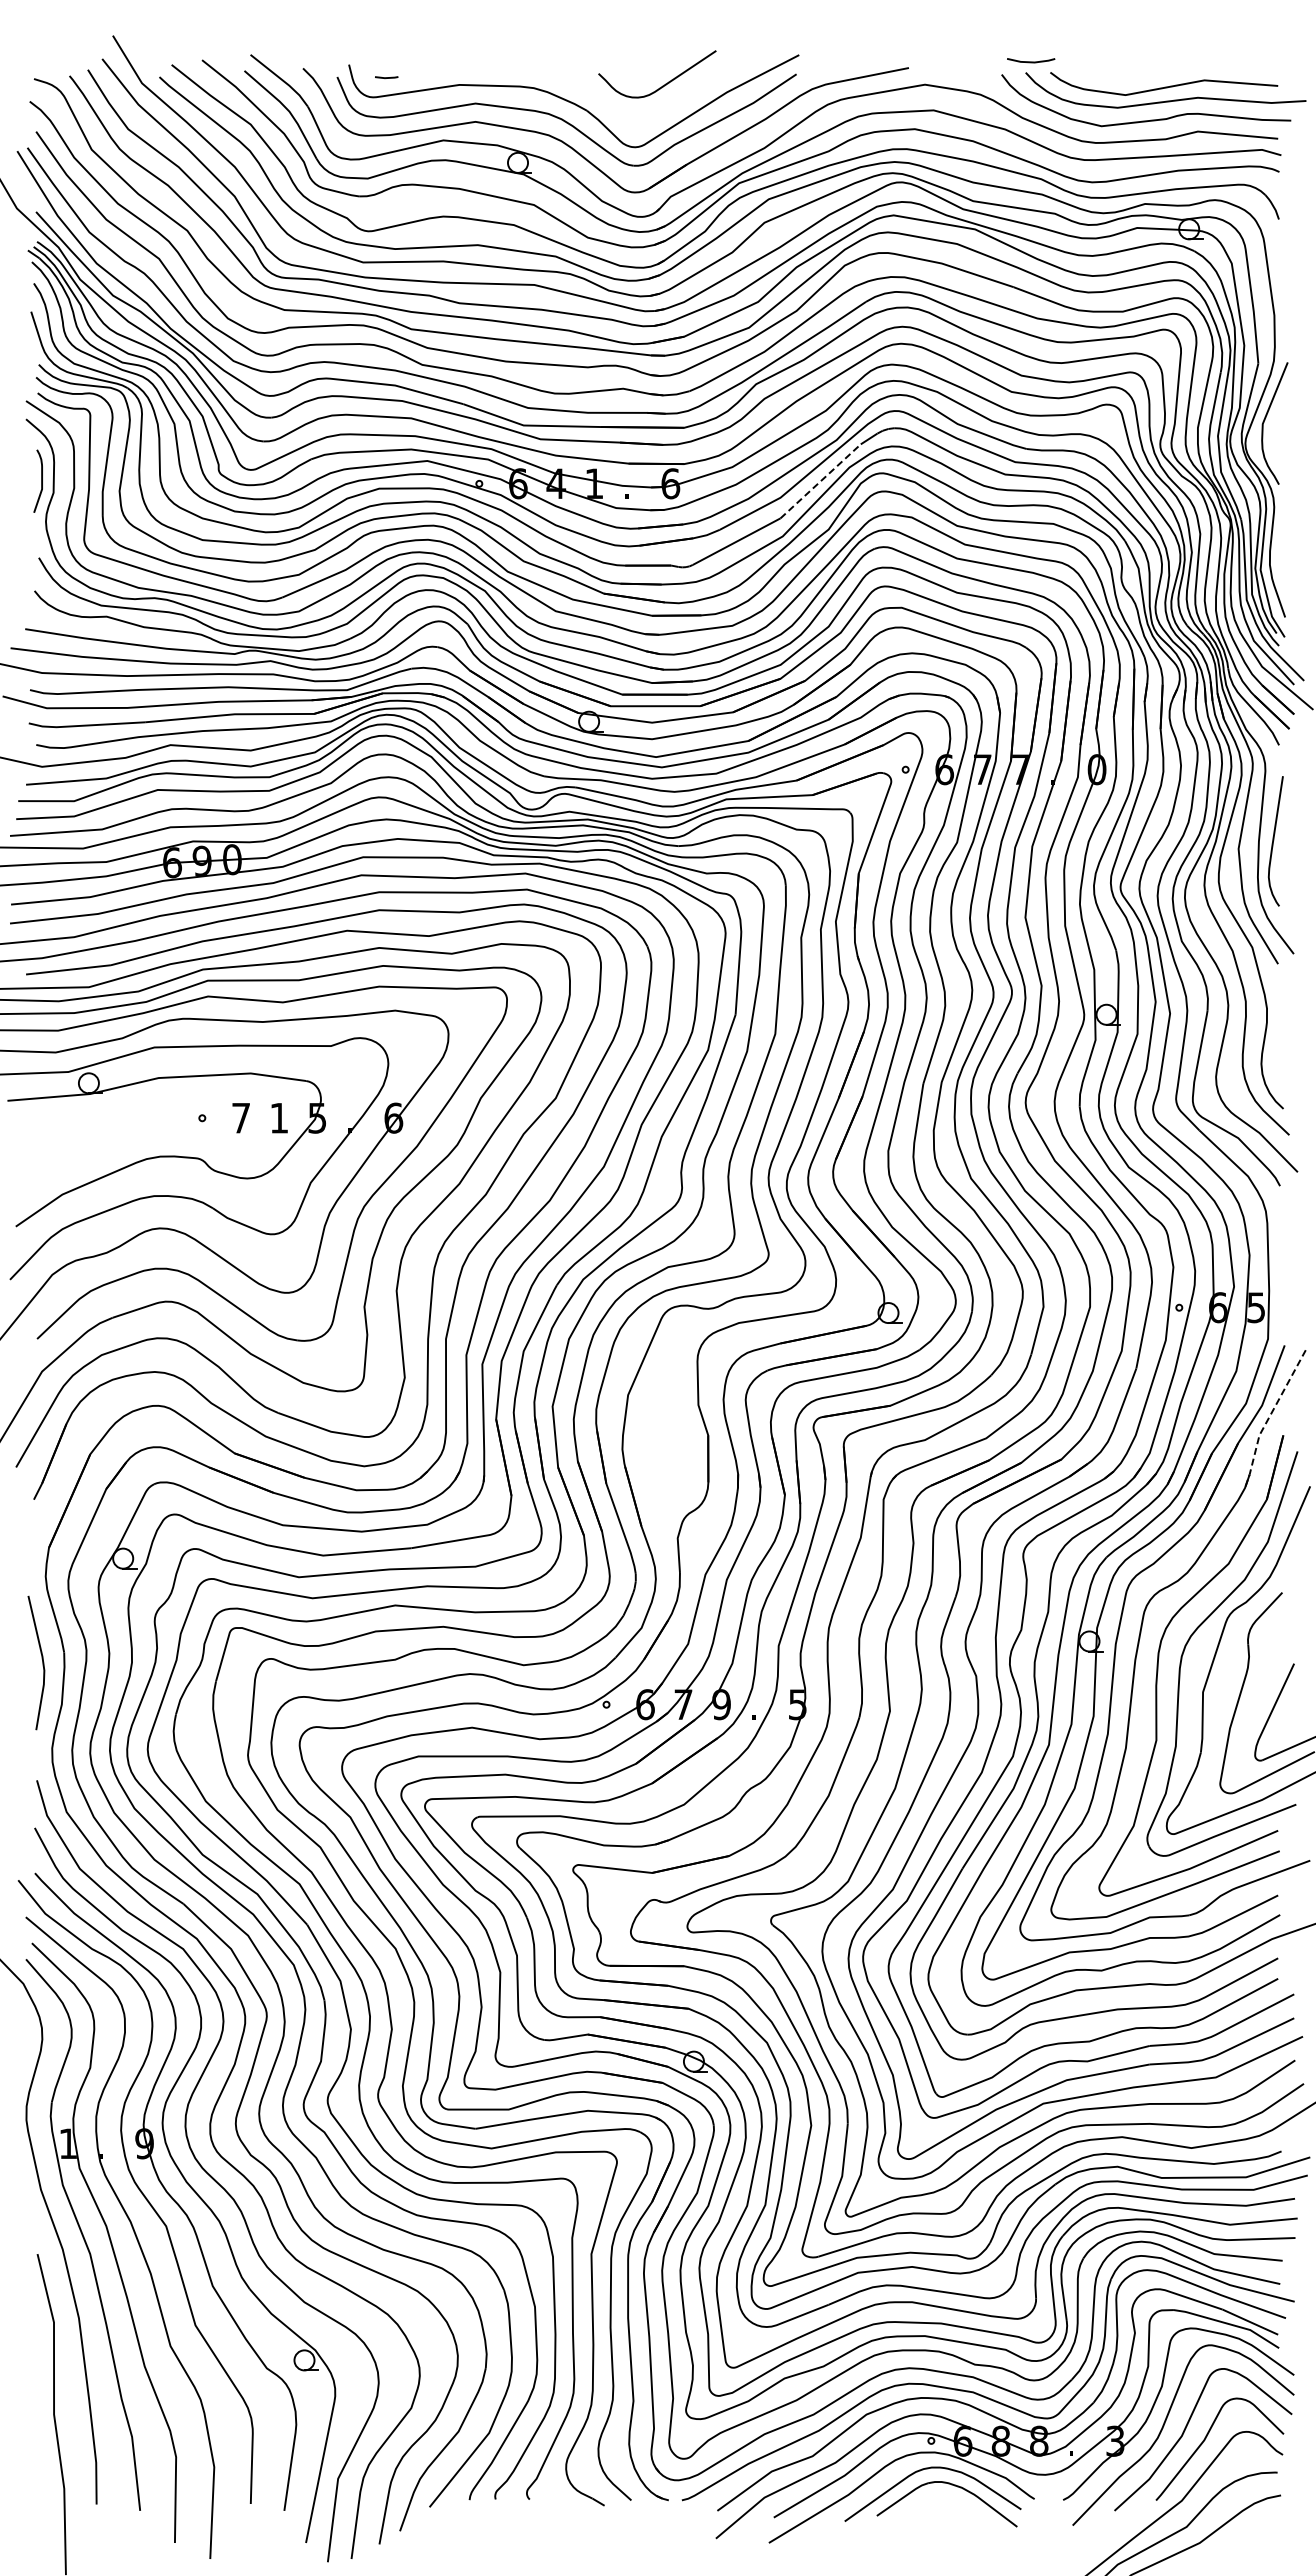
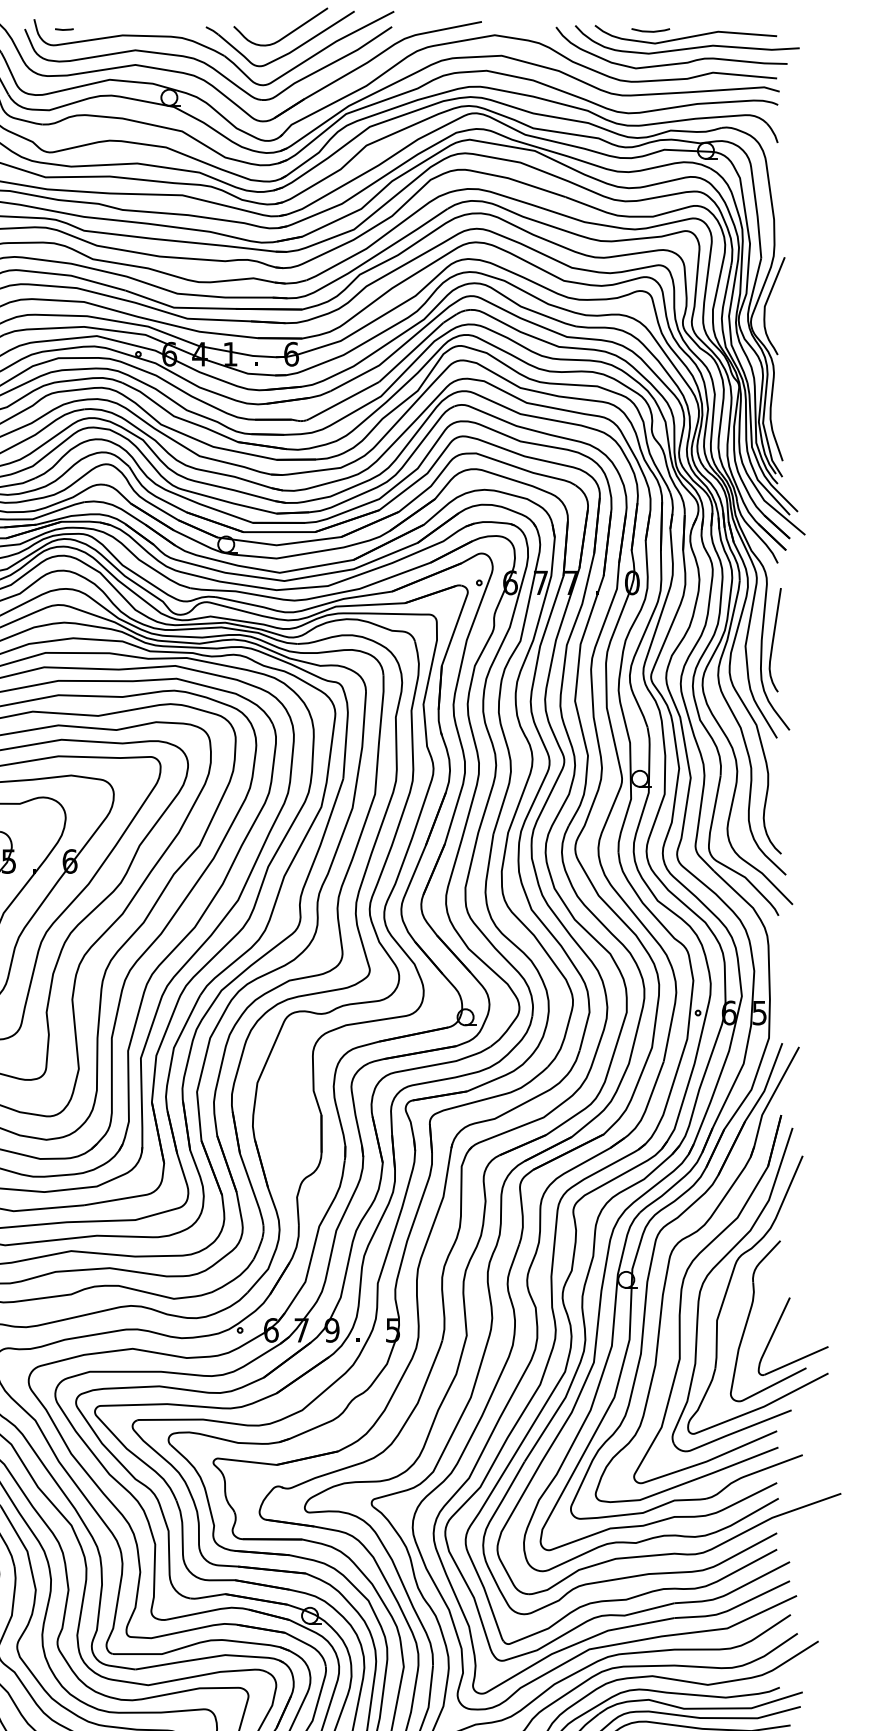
line: (1031, 61) -> (651, 31), moved
part: (664, 107) -> (286, 53), added
line: (820, 481) -> (411, 352), dashed -> solid
line: (1268, 1418) -> (769, 1101), dashed -> solid

